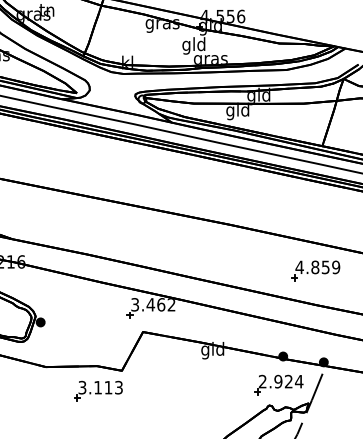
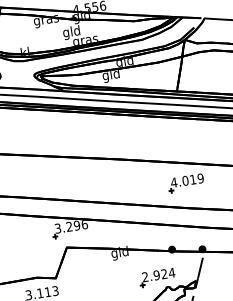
text: (320, 267) -> (189, 180), 4.859 -> 4.019
text: (160, 304) -> (76, 225), 3.462 -> 3.296
part: (278, 384) -> (157, 277), moved

